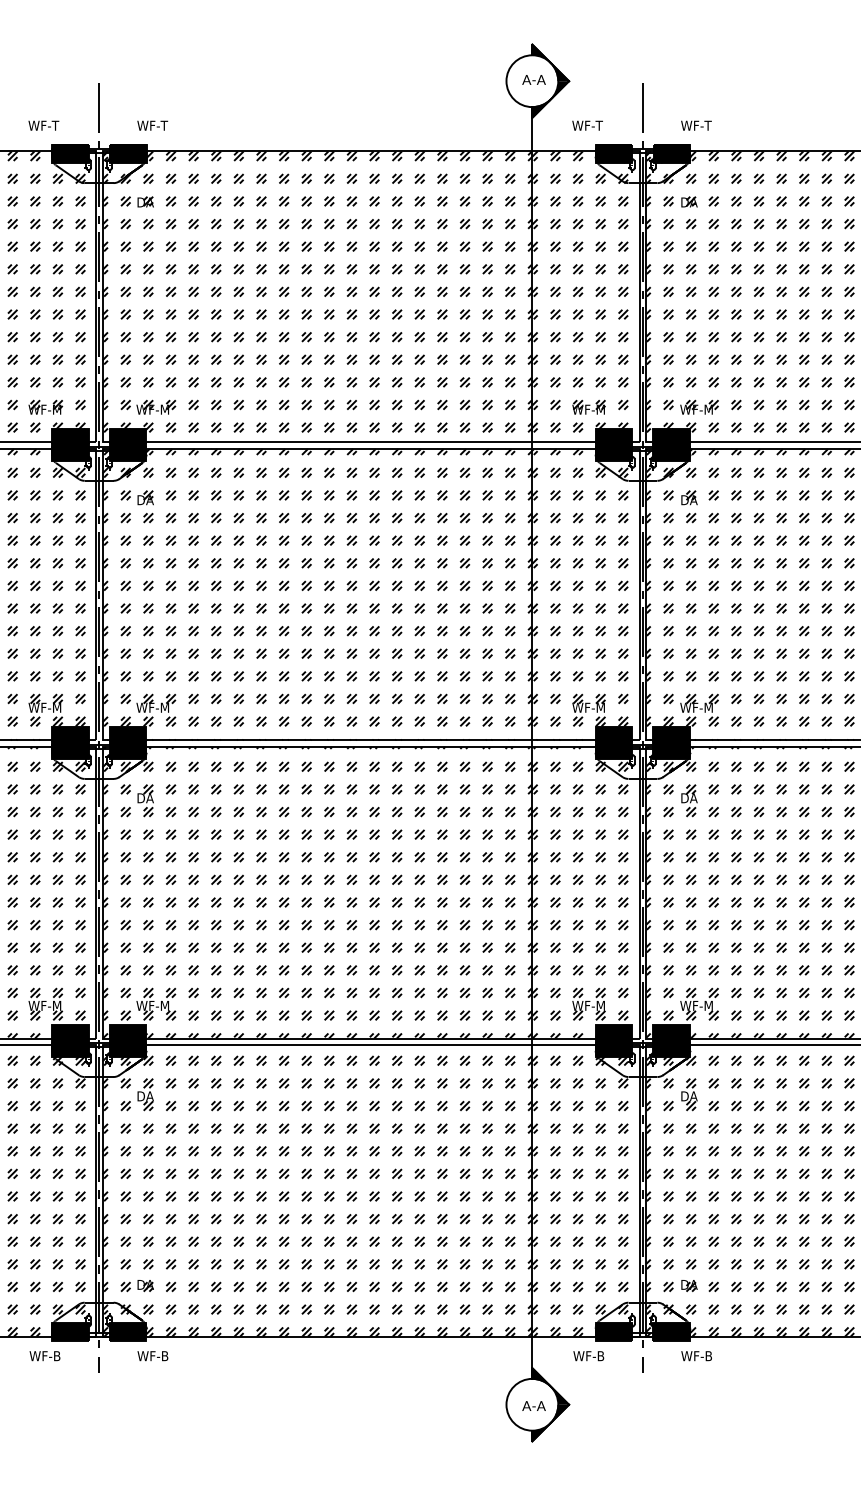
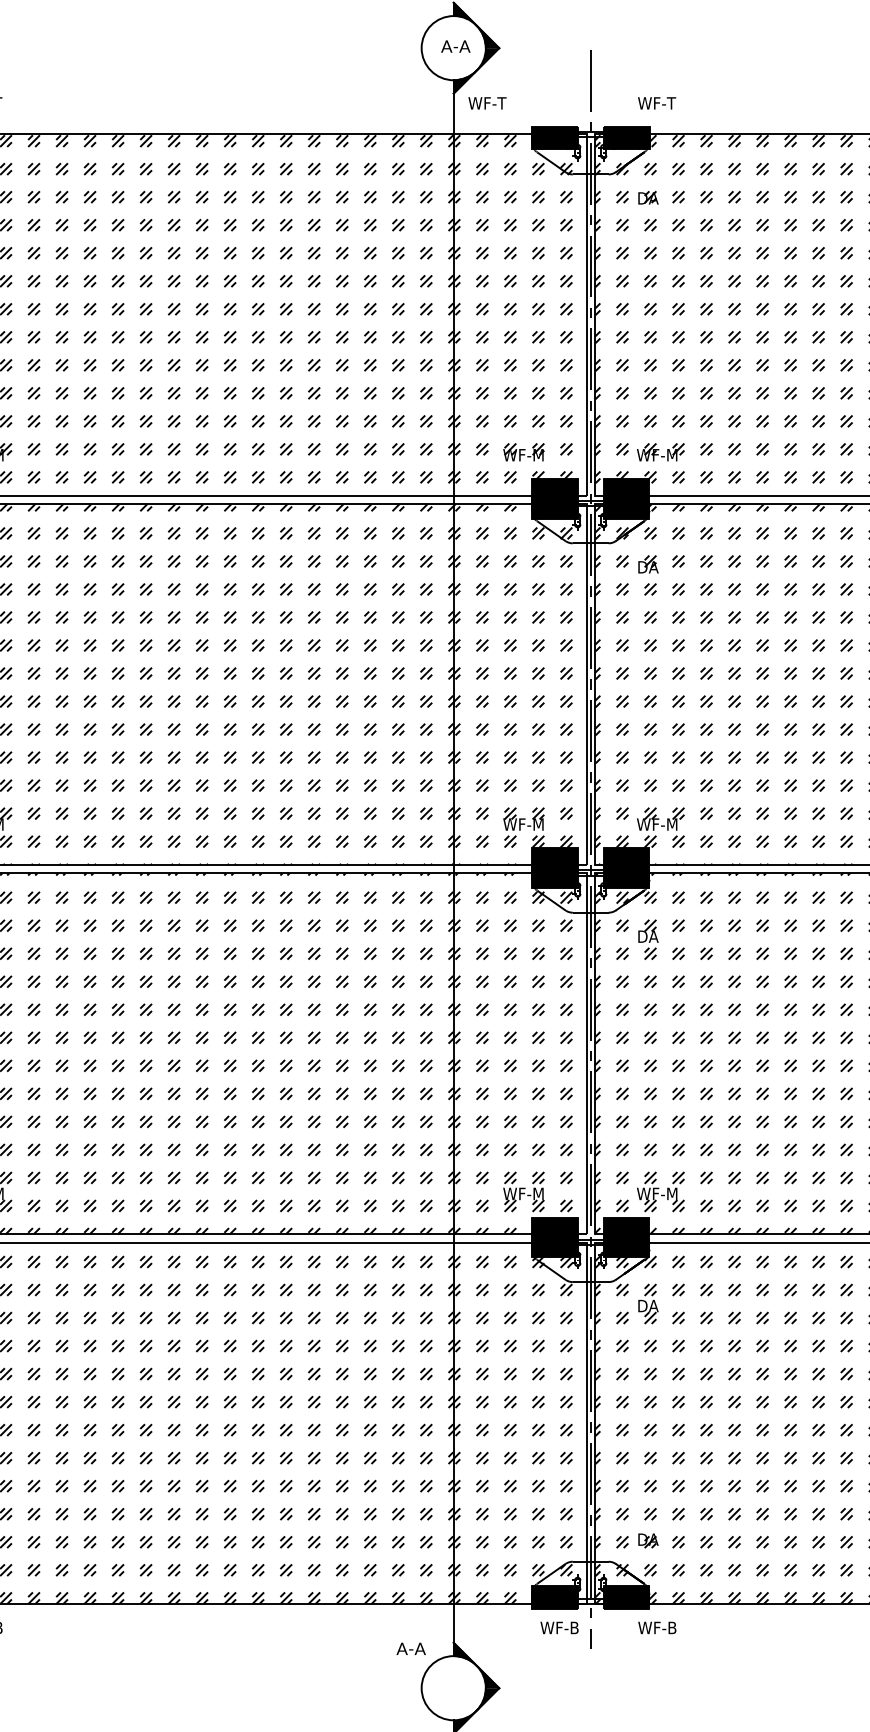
text: (587, 125) -> (487, 103), moved
text: (588, 1356) -> (559, 1628), moved
text: (533, 1405) -> (410, 1648), moved

